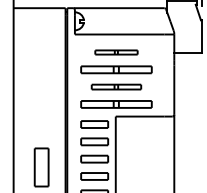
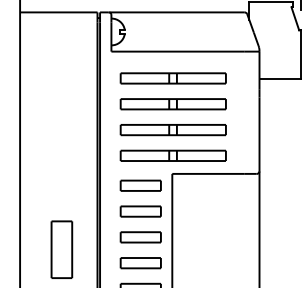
part: (116, 52) -> (173, 78), size x1.67
part: (116, 86) -> (173, 129), size x1.43

